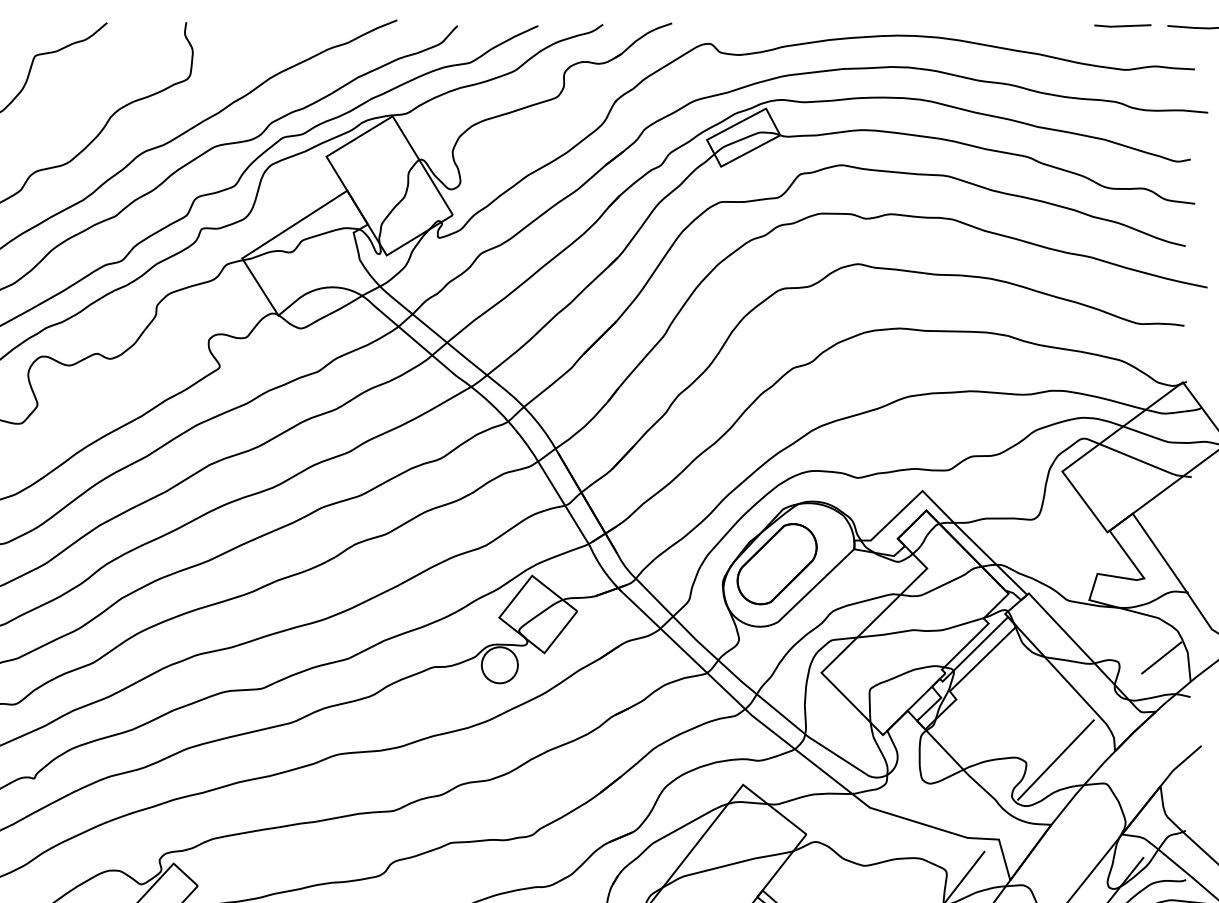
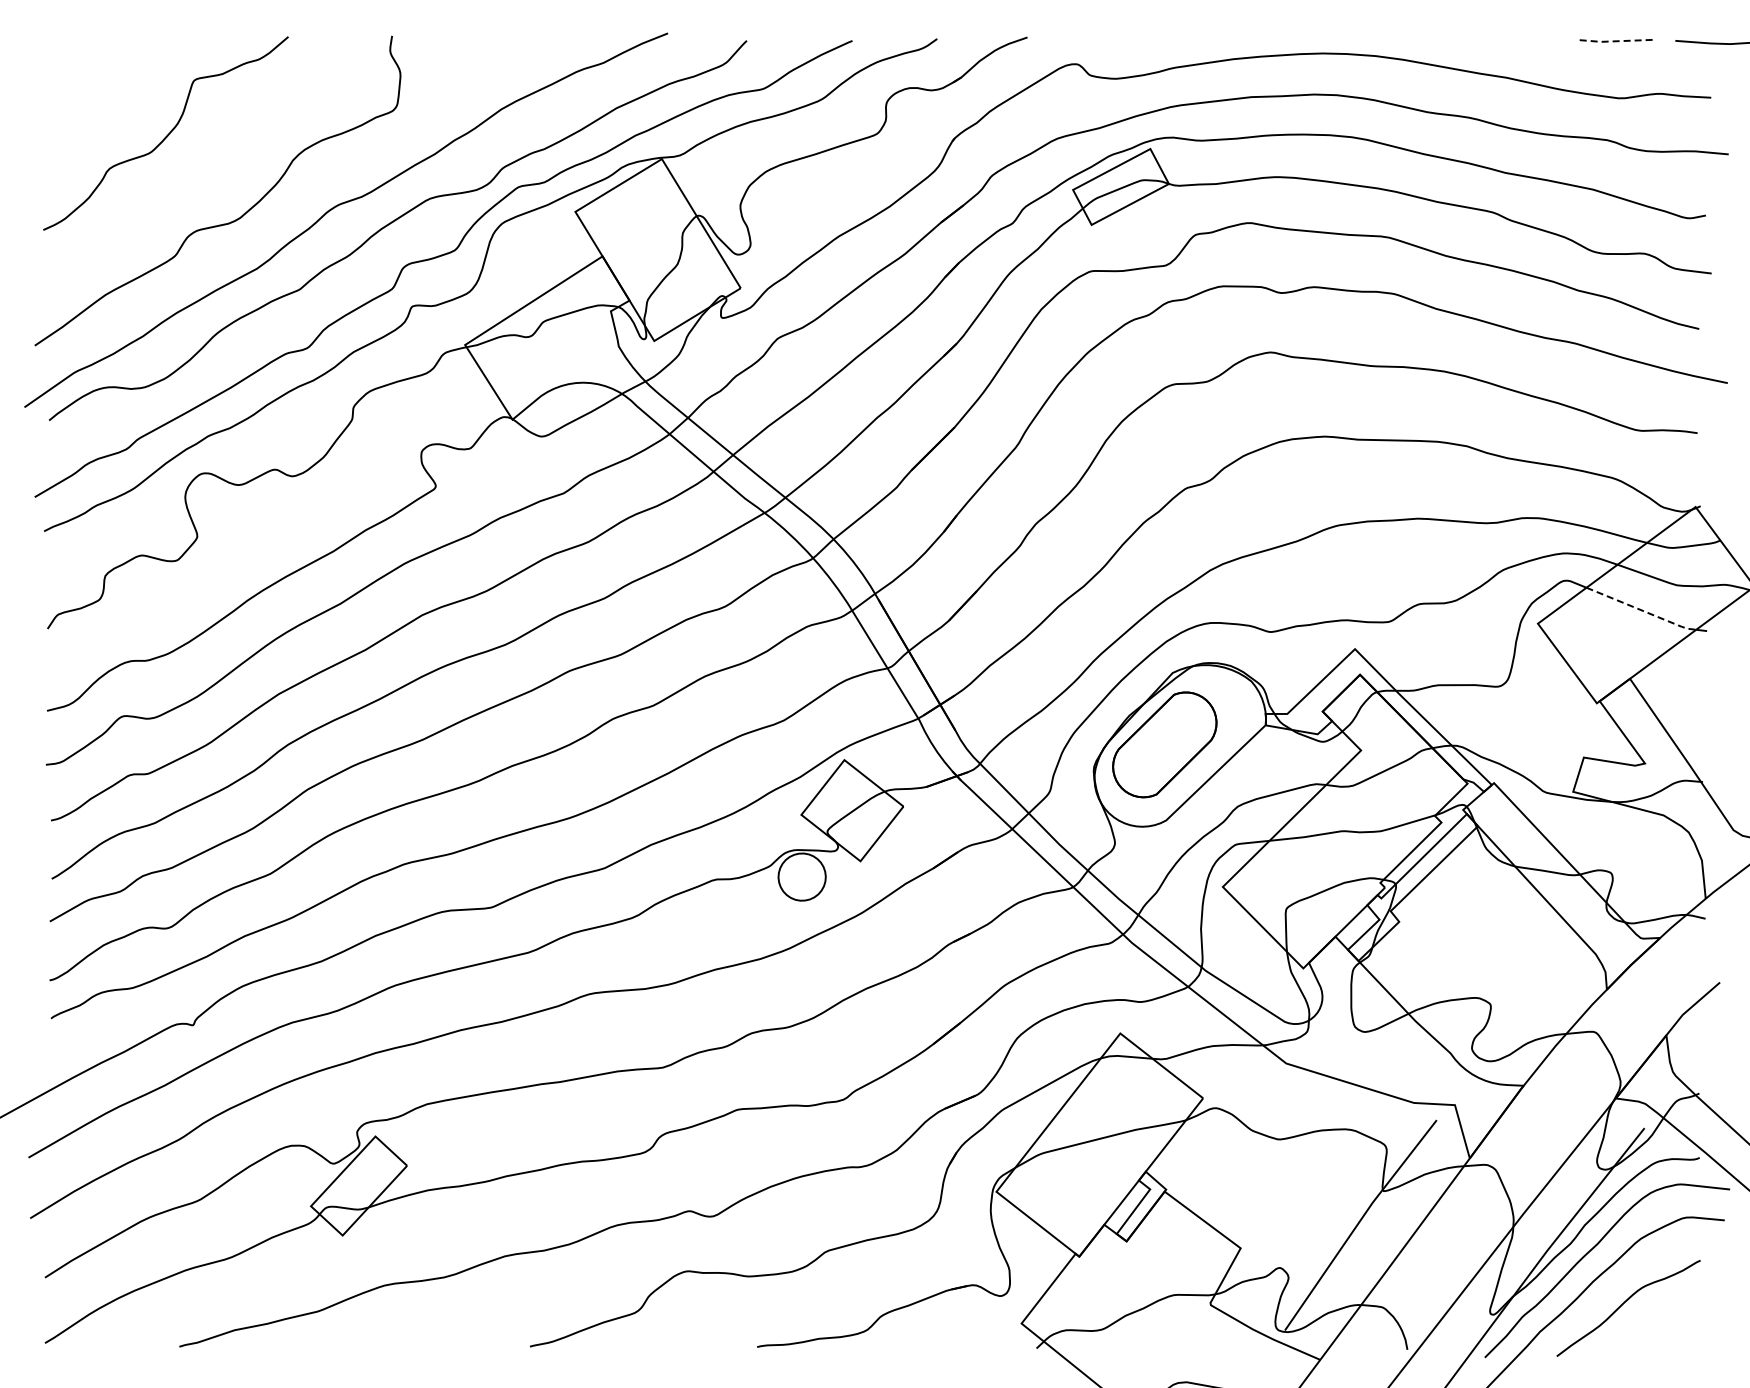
line: (1122, 26) -> (1616, 41), solid -> dashed
line: (1142, 461) -> (1642, 610), solid -> dashed
line: (1161, 657) -> (1667, 867), removed
line: (1055, 759) -> (1529, 1000), removed

